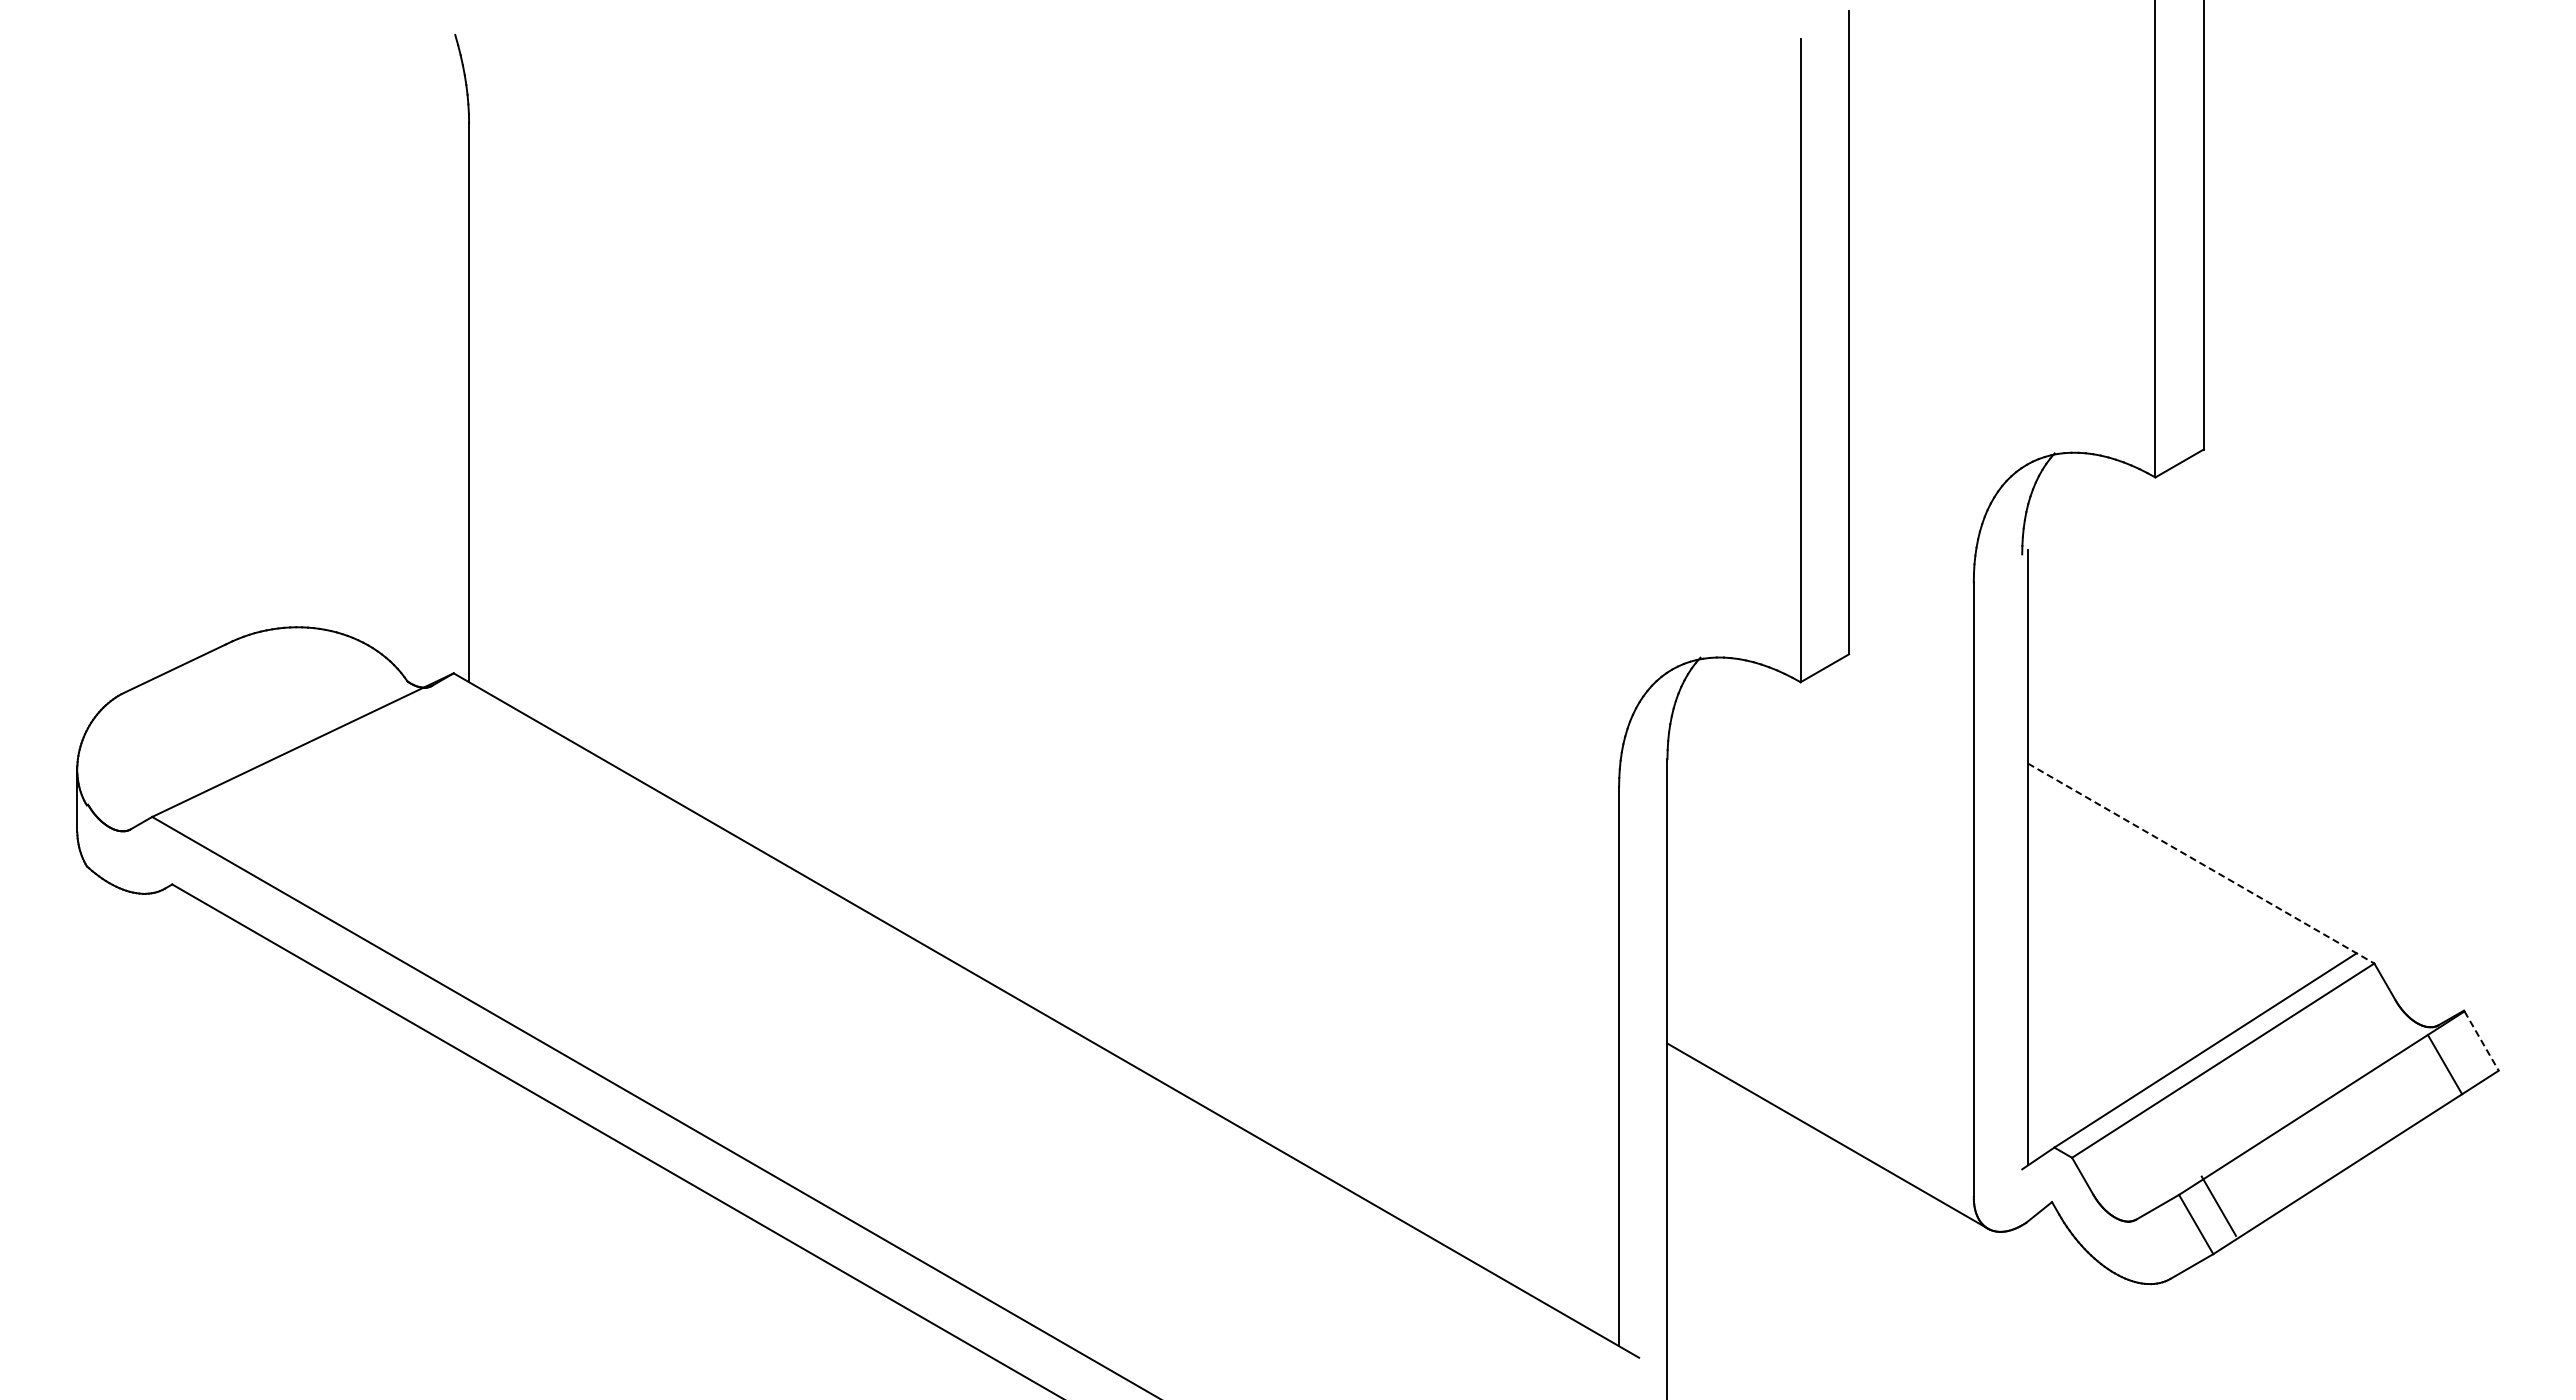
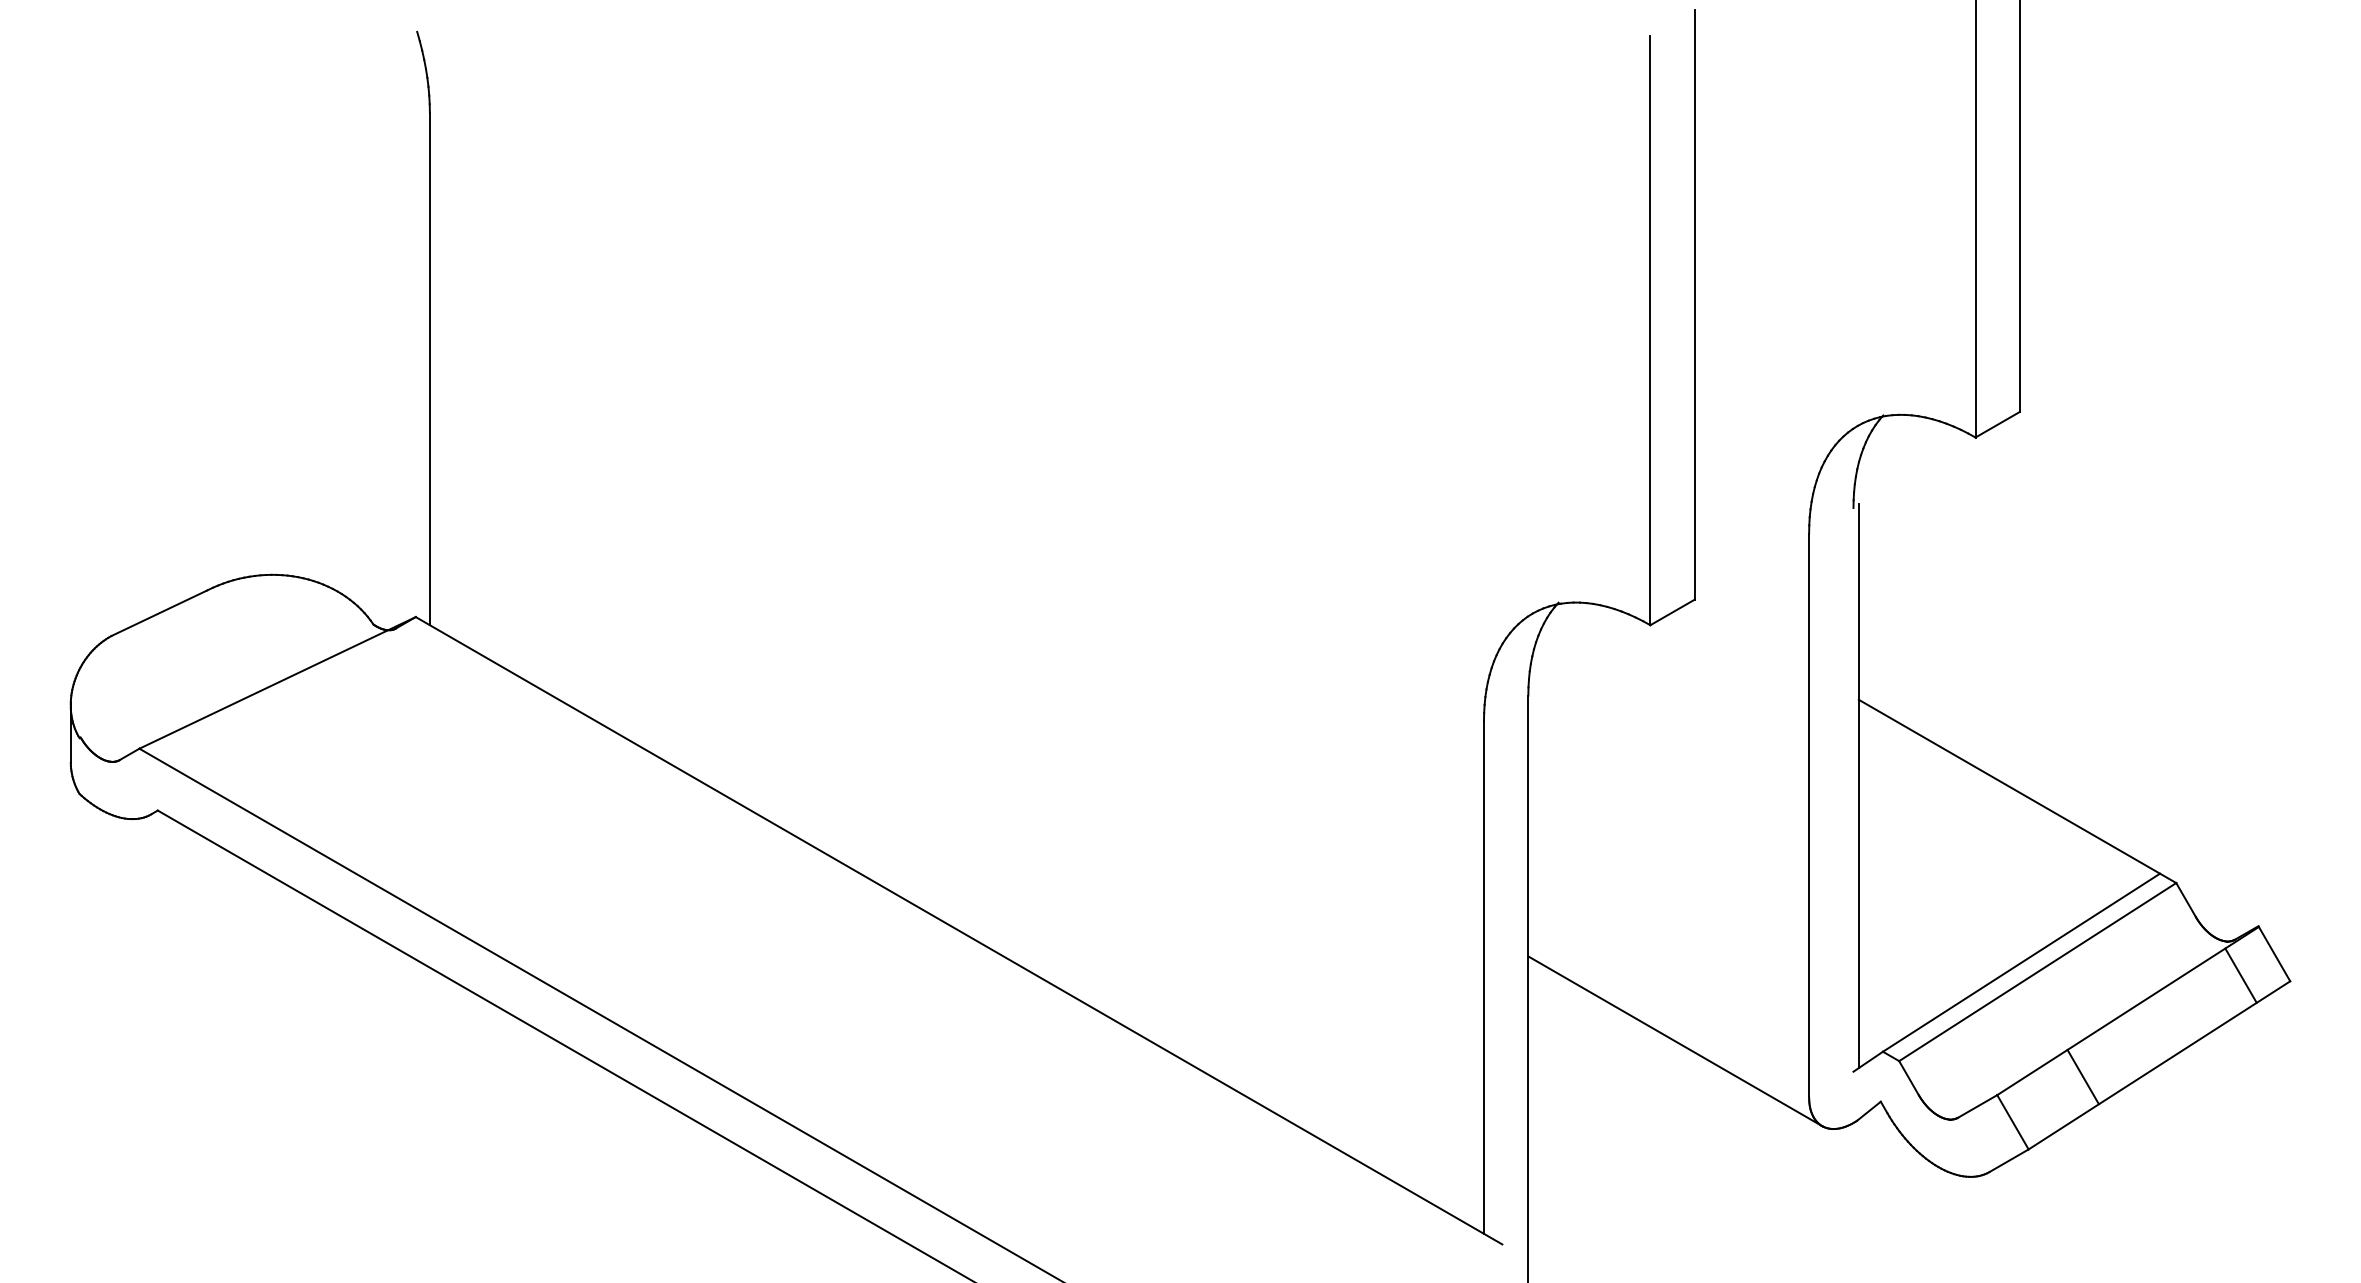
line: (2201, 863) -> (2017, 791), dashed -> solid
line: (2481, 1041) -> (2274, 954), dashed -> solid
line: (2218, 1205) -> (2082, 1076), moved

